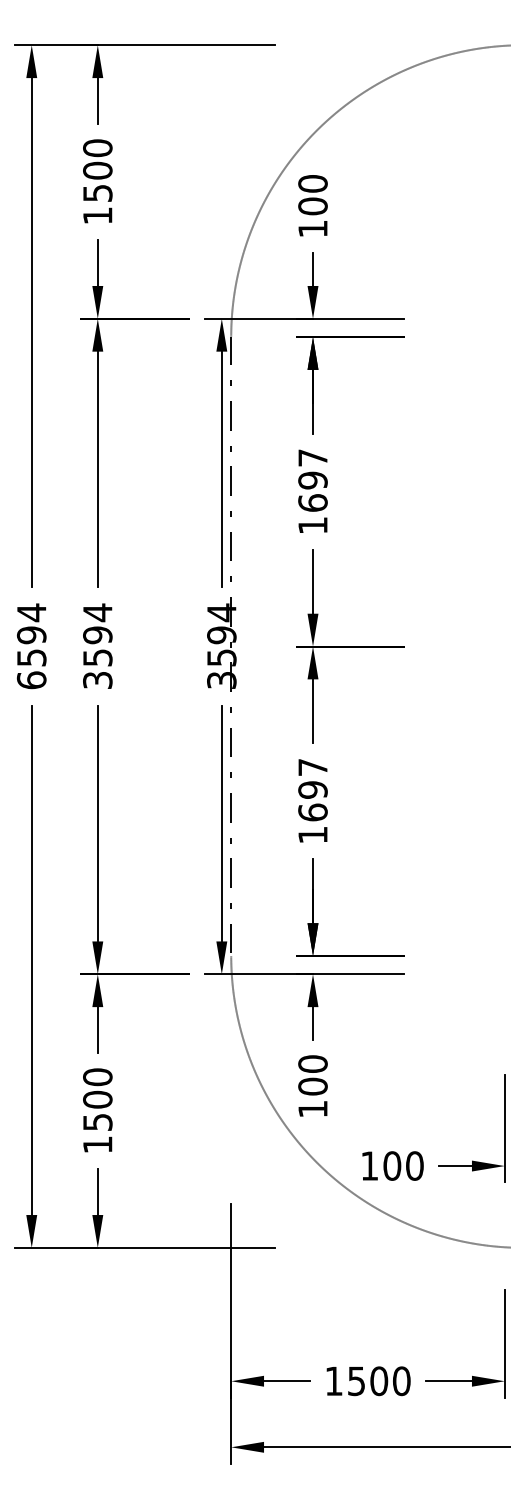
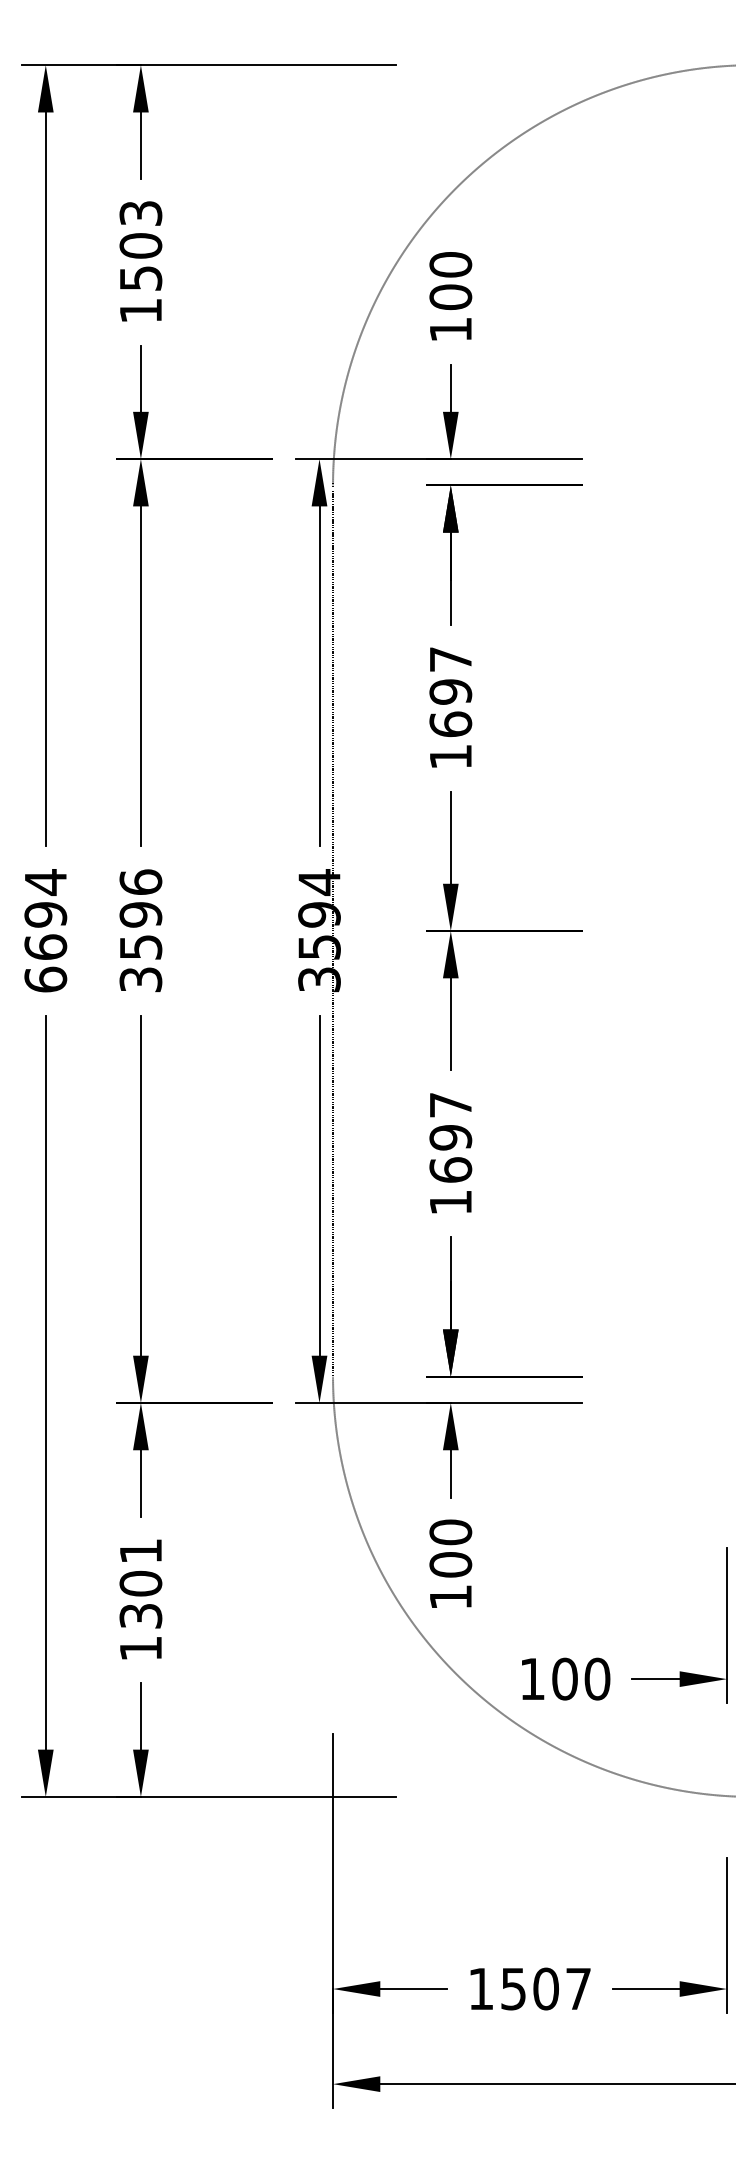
text: (97, 148) -> (140, 213), 1500 -> 1503
text: (97, 612) -> (140, 882), 3594 -> 3596
text: (31, 657) -> (45, 946), 6594 -> 6694
text: (97, 1099) -> (140, 1583), 1500 -> 1301
text: (401, 1381) -> (578, 1989), 1500 -> 1507

